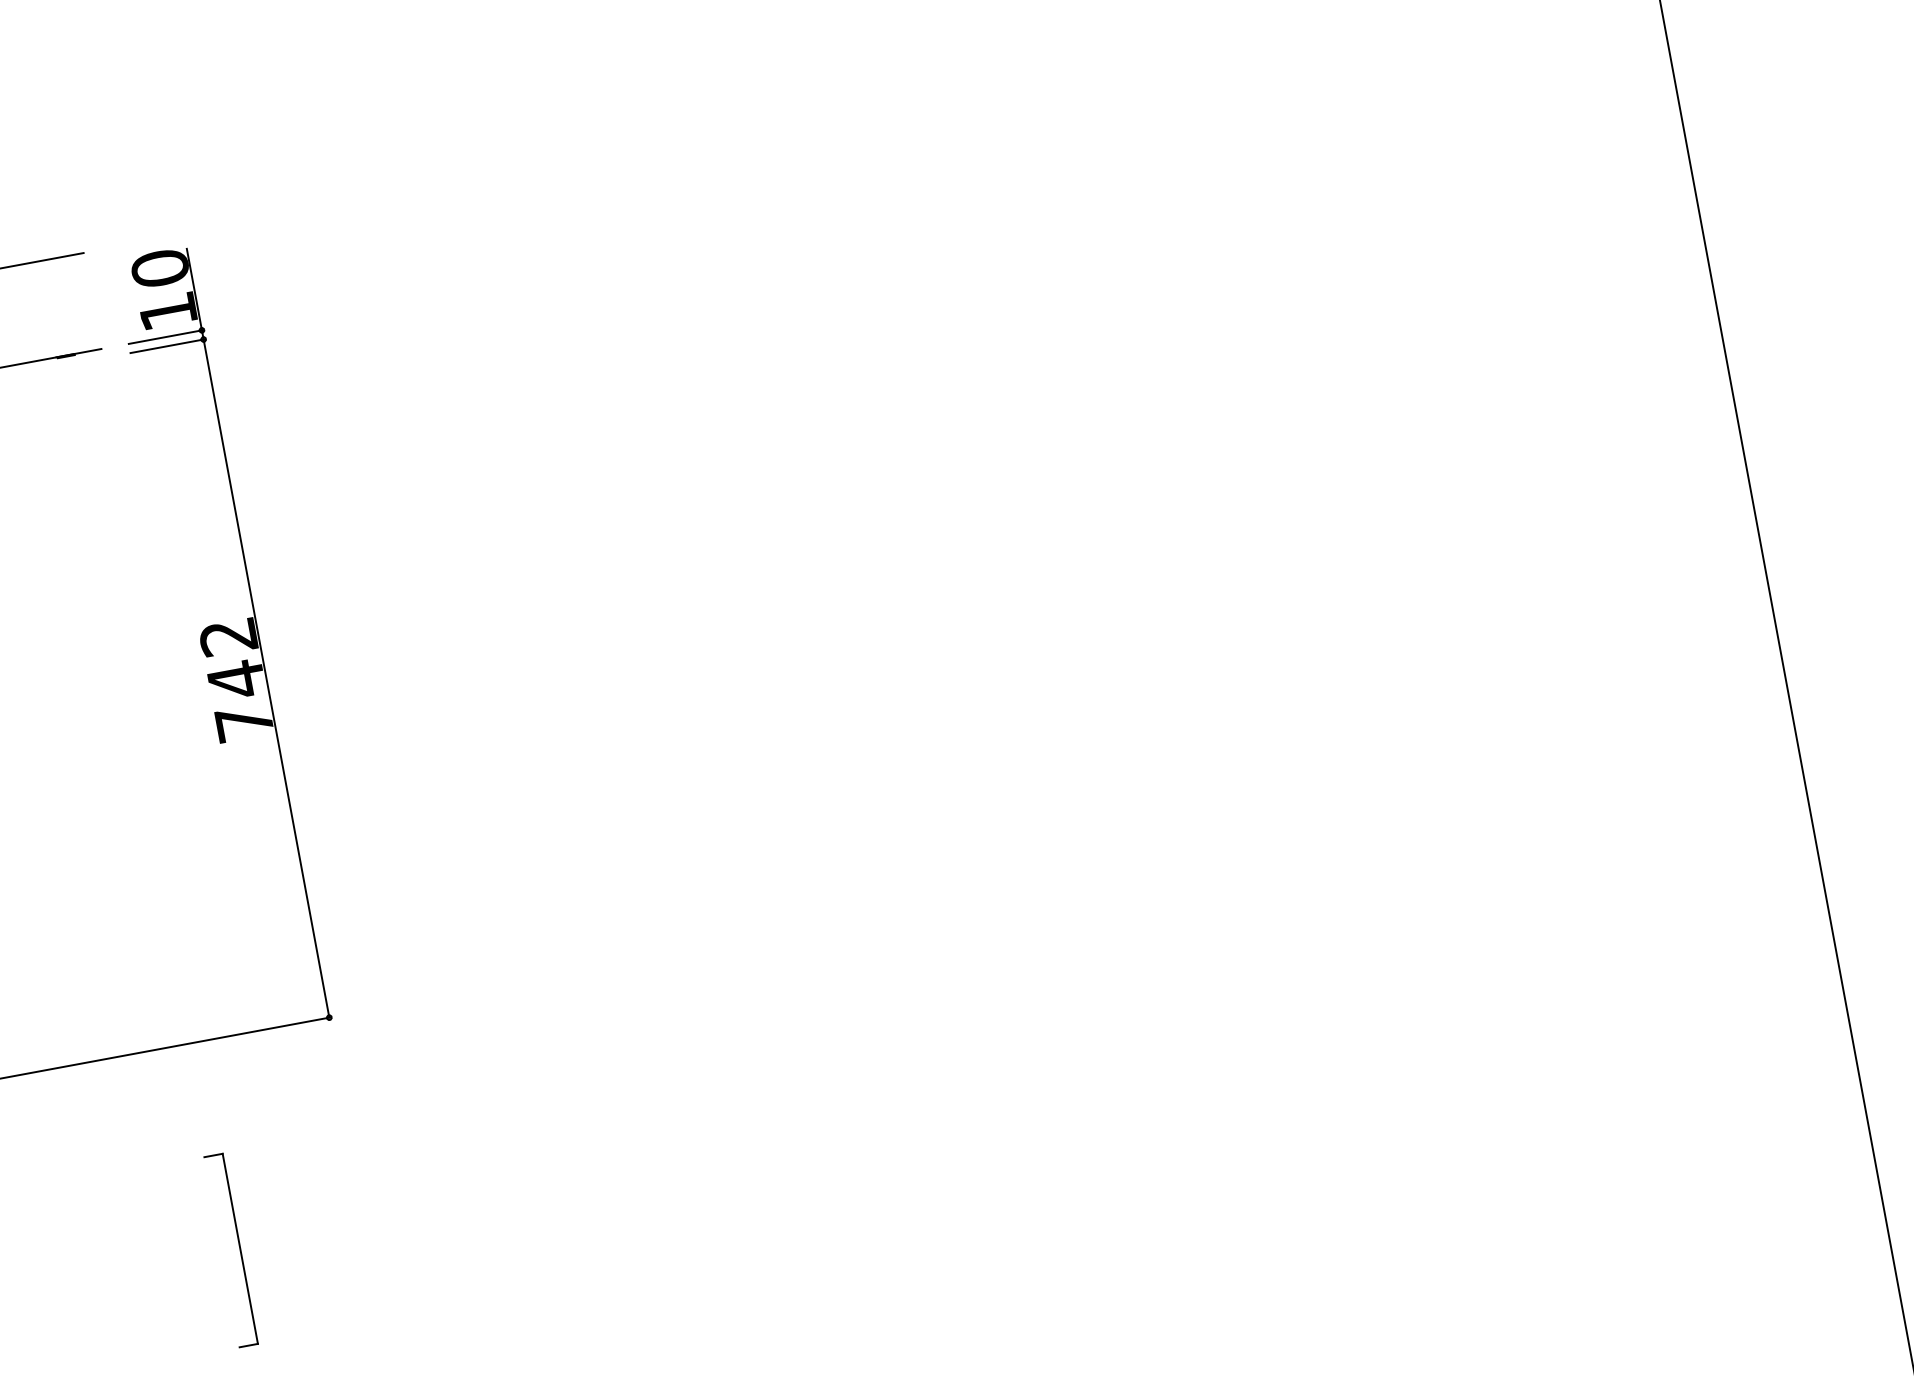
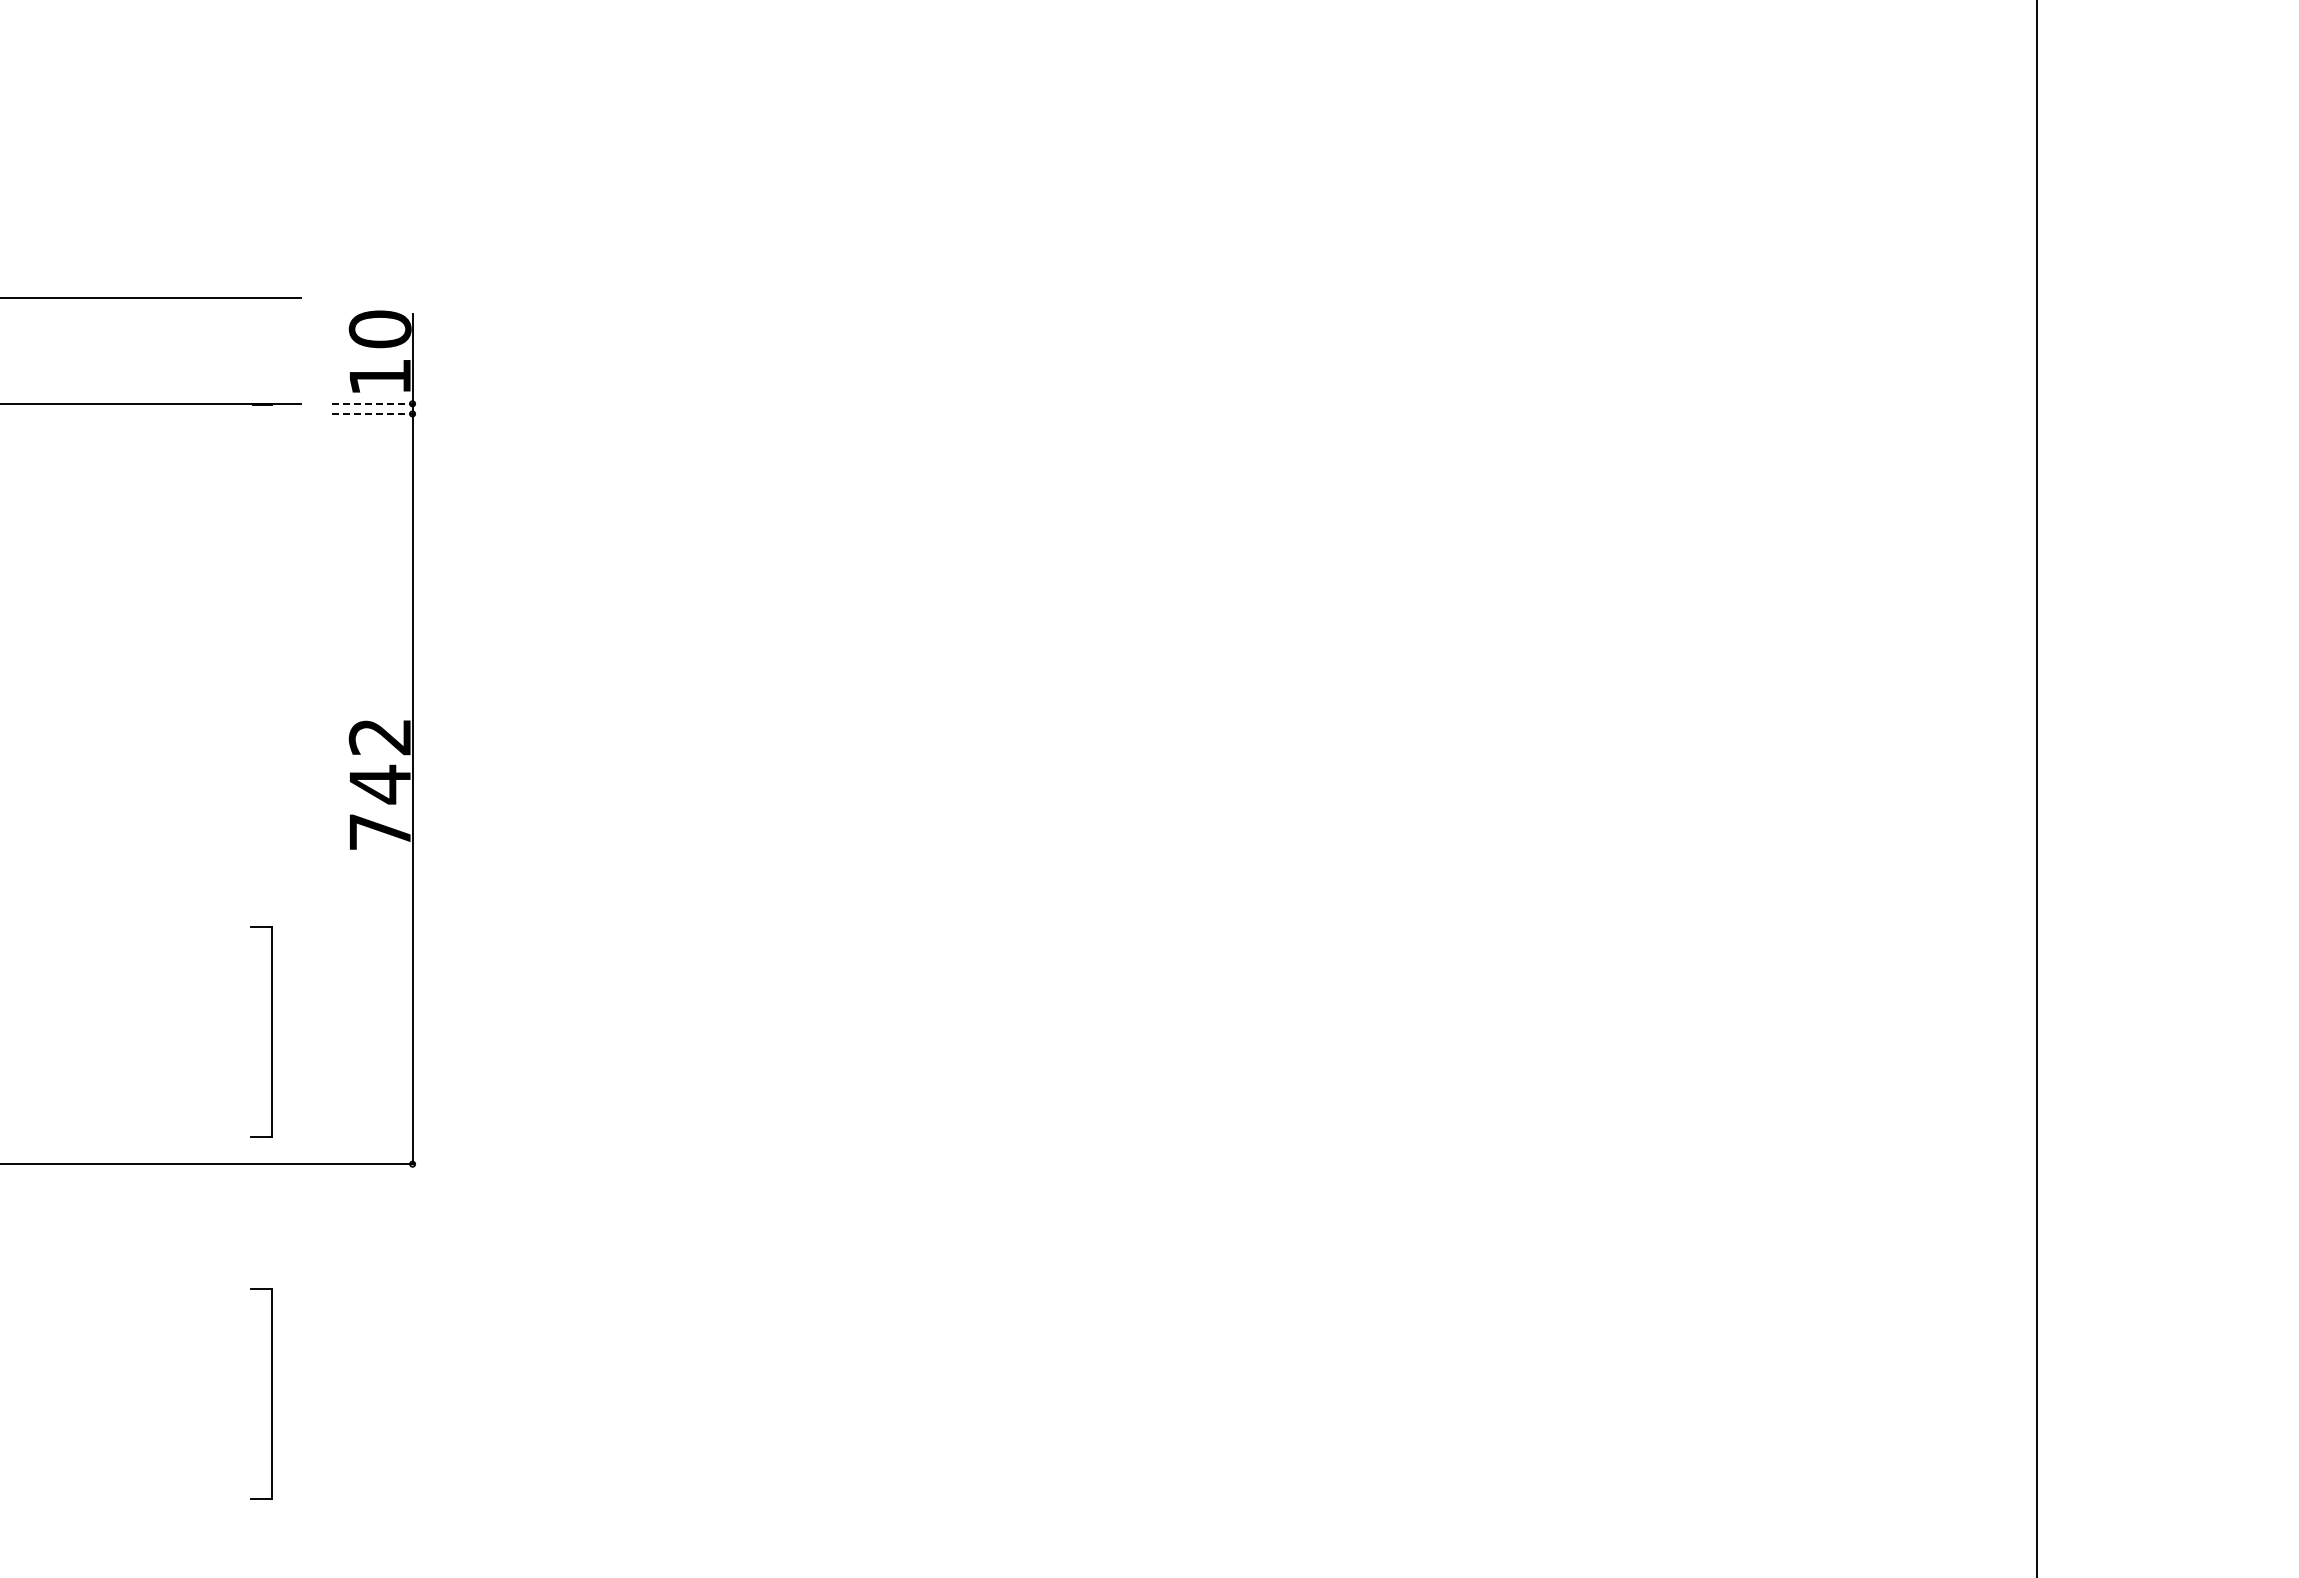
line: (165, 336) -> (372, 403), solid -> dashed
line: (167, 345) -> (372, 413), solid -> dashed
part: (179, 921) -> (271, 1031), added

